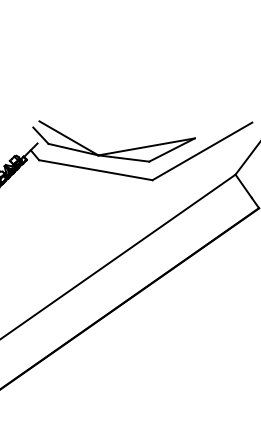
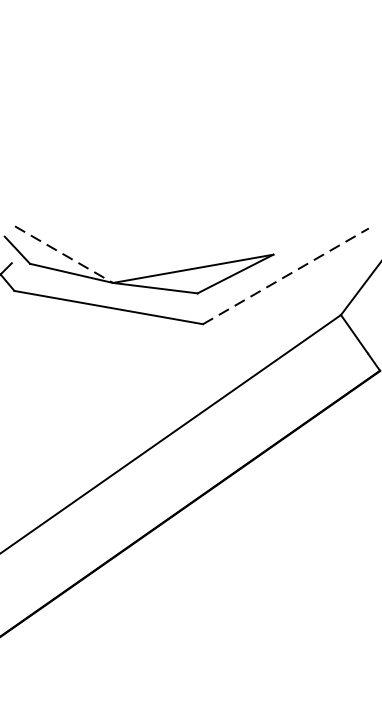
line: (69, 138) -> (64, 254), solid -> dashed
line: (202, 151) -> (286, 276), solid -> dashed

